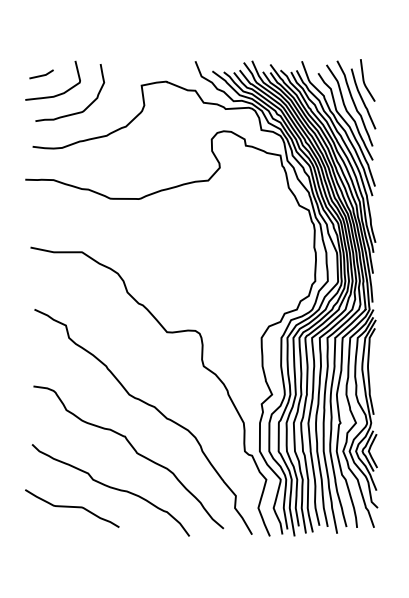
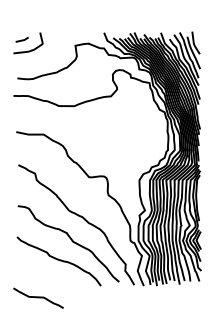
curve: (76, 111) -> (40, 59), removed
curve: (72, 507) -> (38, 297), moved

